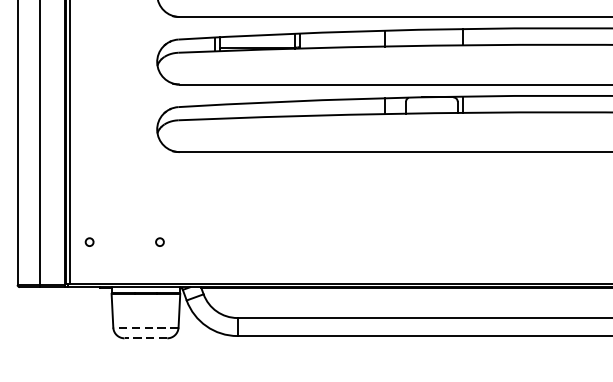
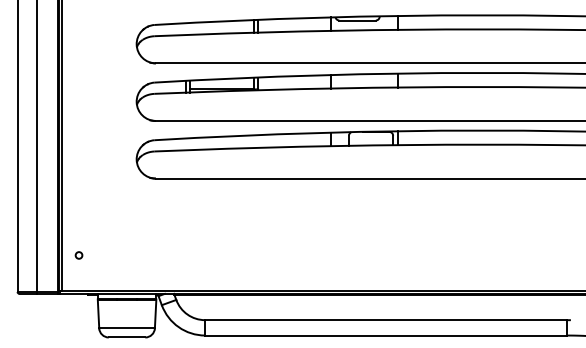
circle: (159, 242) -> (138, 255), removed
line: (146, 327) -> (127, 328), dashed -> solid
line: (145, 338) -> (126, 337), dashed -> solid

